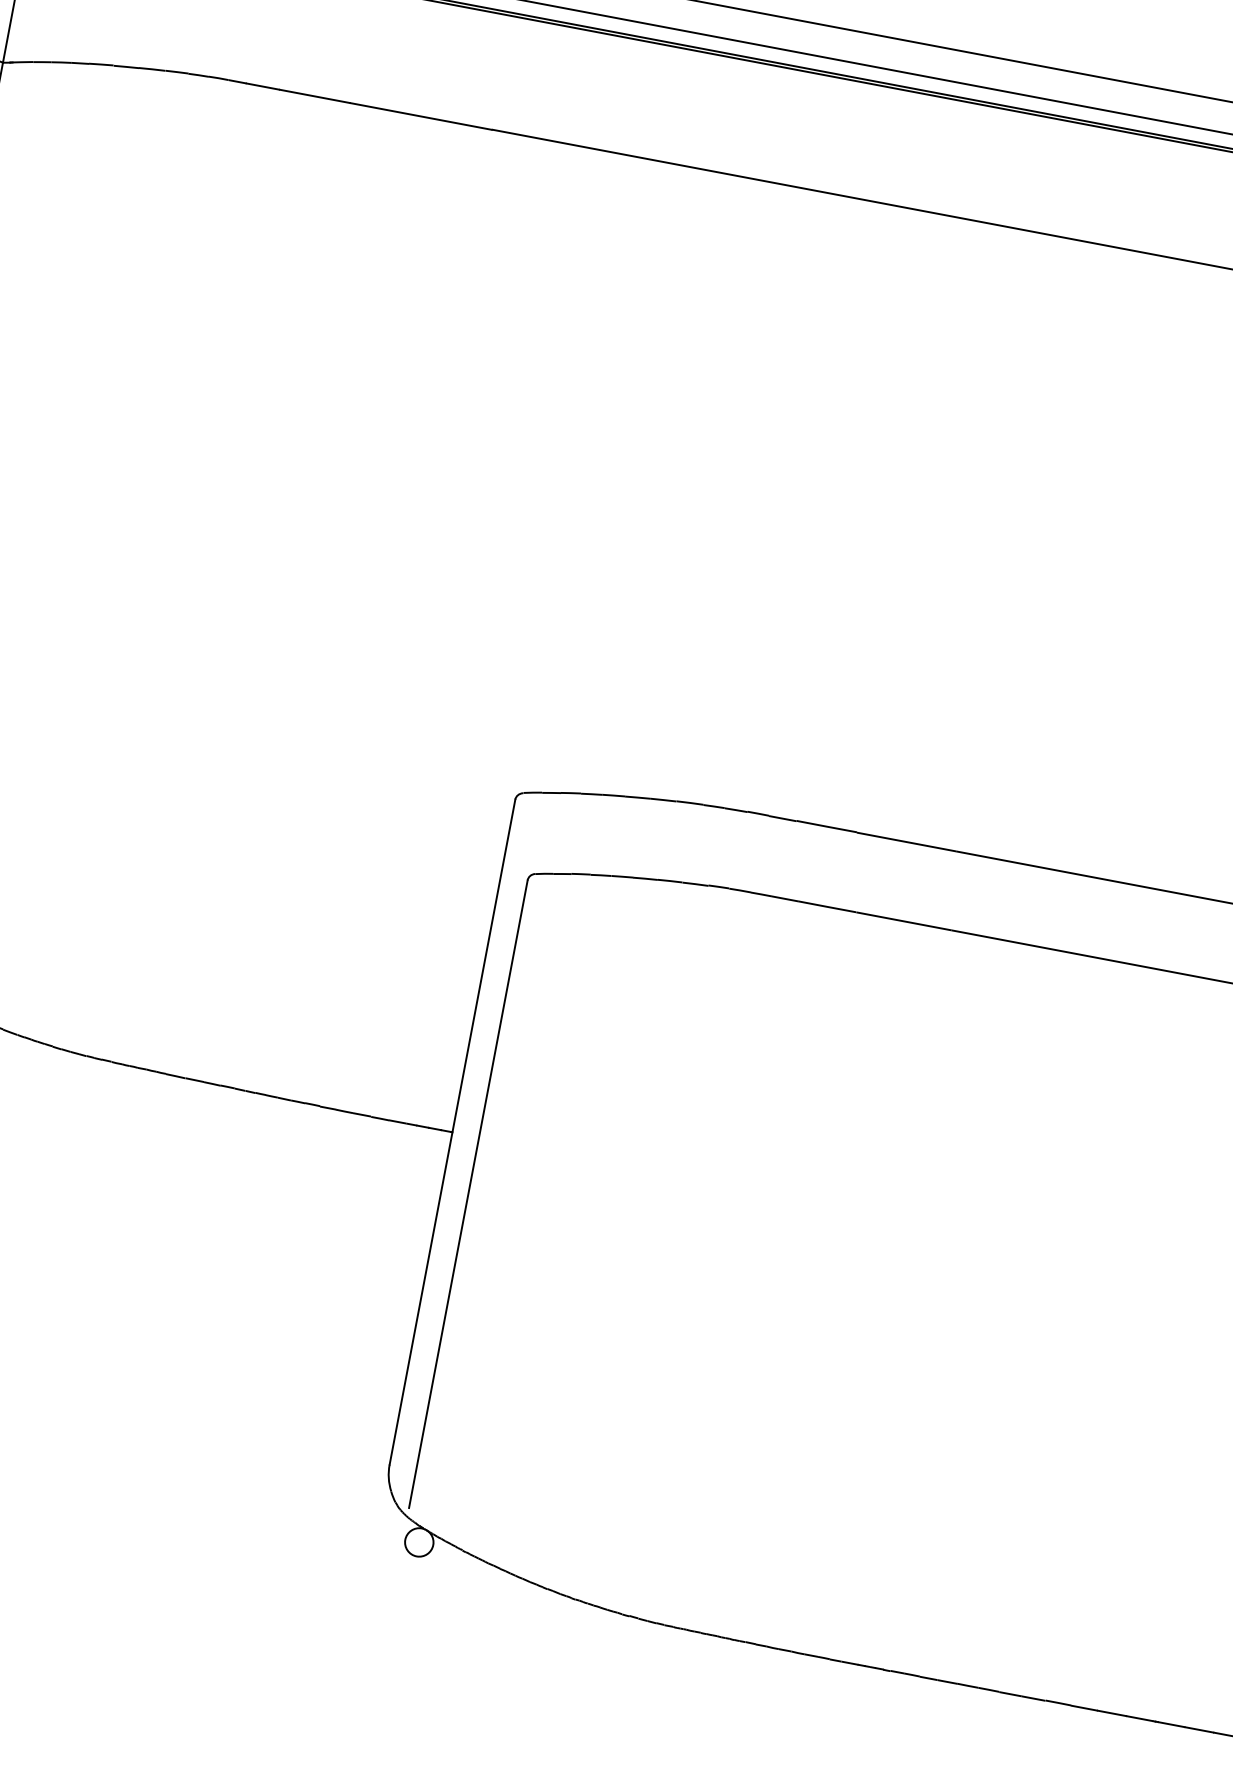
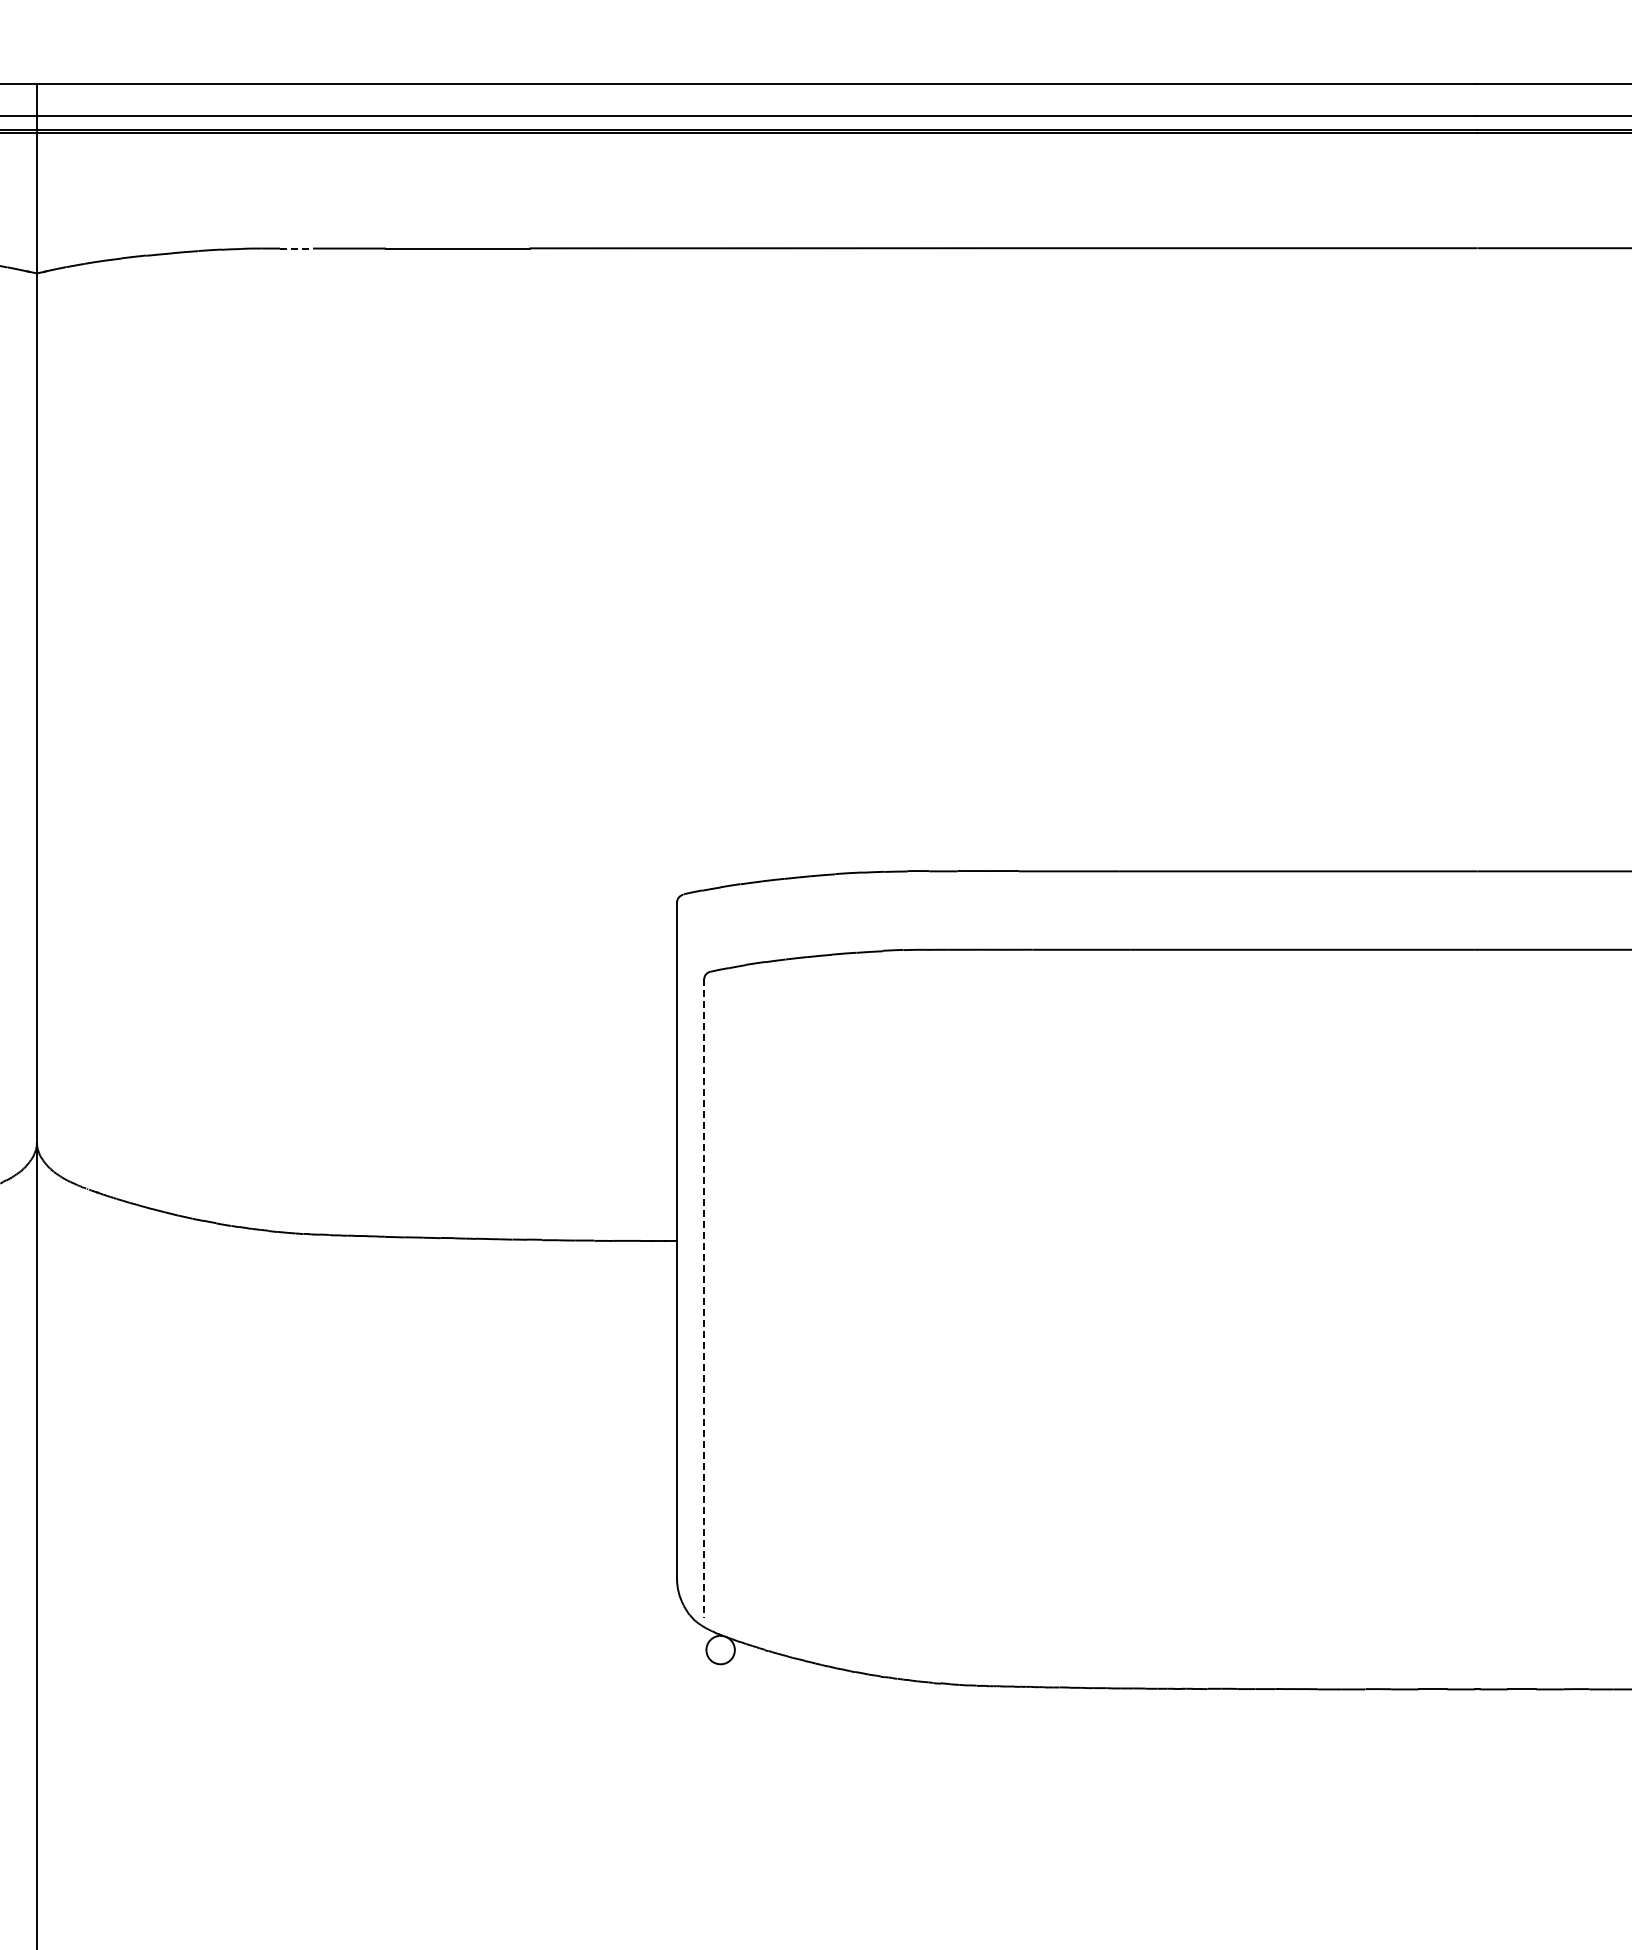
line: (263, 86) -> (297, 248), solid -> dashed
line: (468, 1194) -> (704, 1299), solid -> dashed

